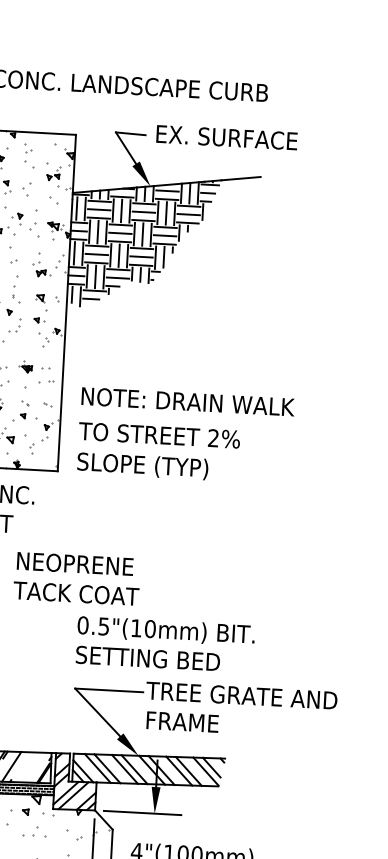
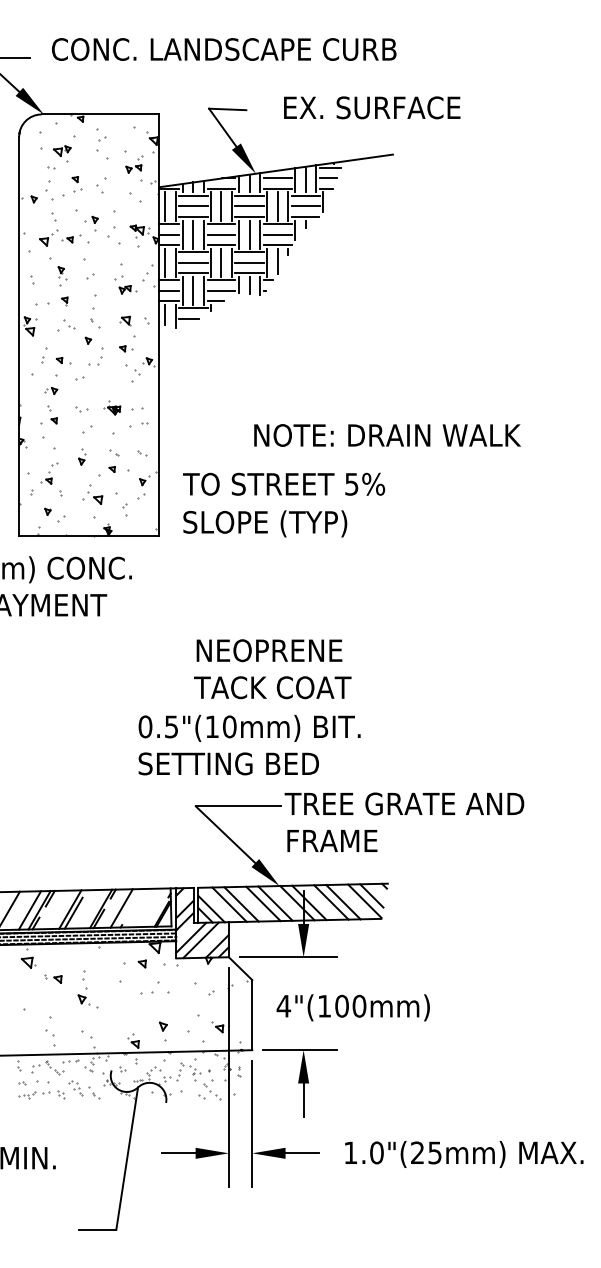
text: (227, 137) -> (372, 107), moved
text: (188, 401) -> (387, 435), moved
text: (213, 437) -> (351, 483), 2% -> 5%
text: (76, 579) -> (272, 669), moved
text: (165, 644) -> (249, 745), moved

